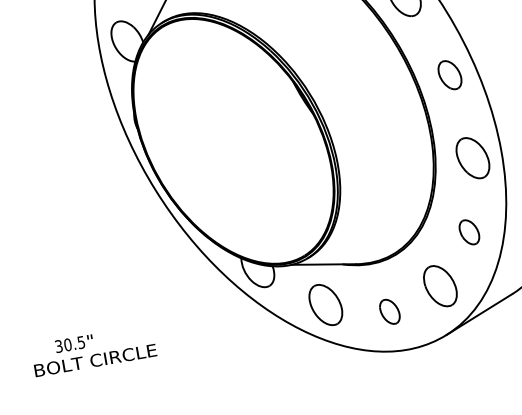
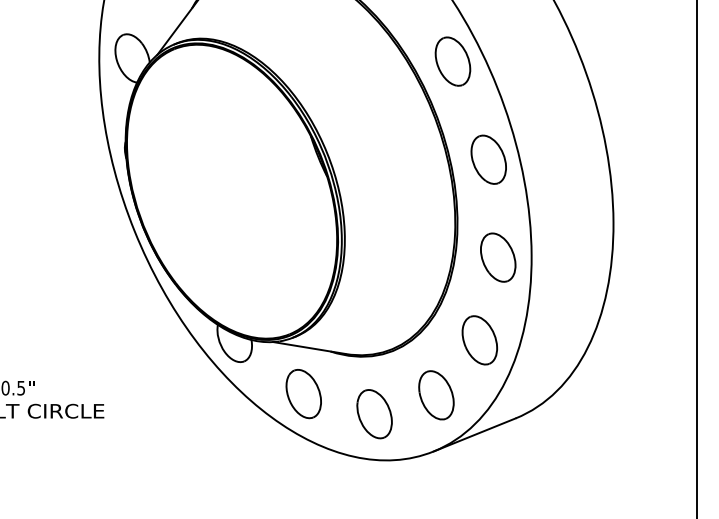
part: (449, 75) -> (488, 159), size x1.43
part: (469, 232) -> (479, 340), size x1.67
part: (389, 312) -> (374, 414), size x1.67

